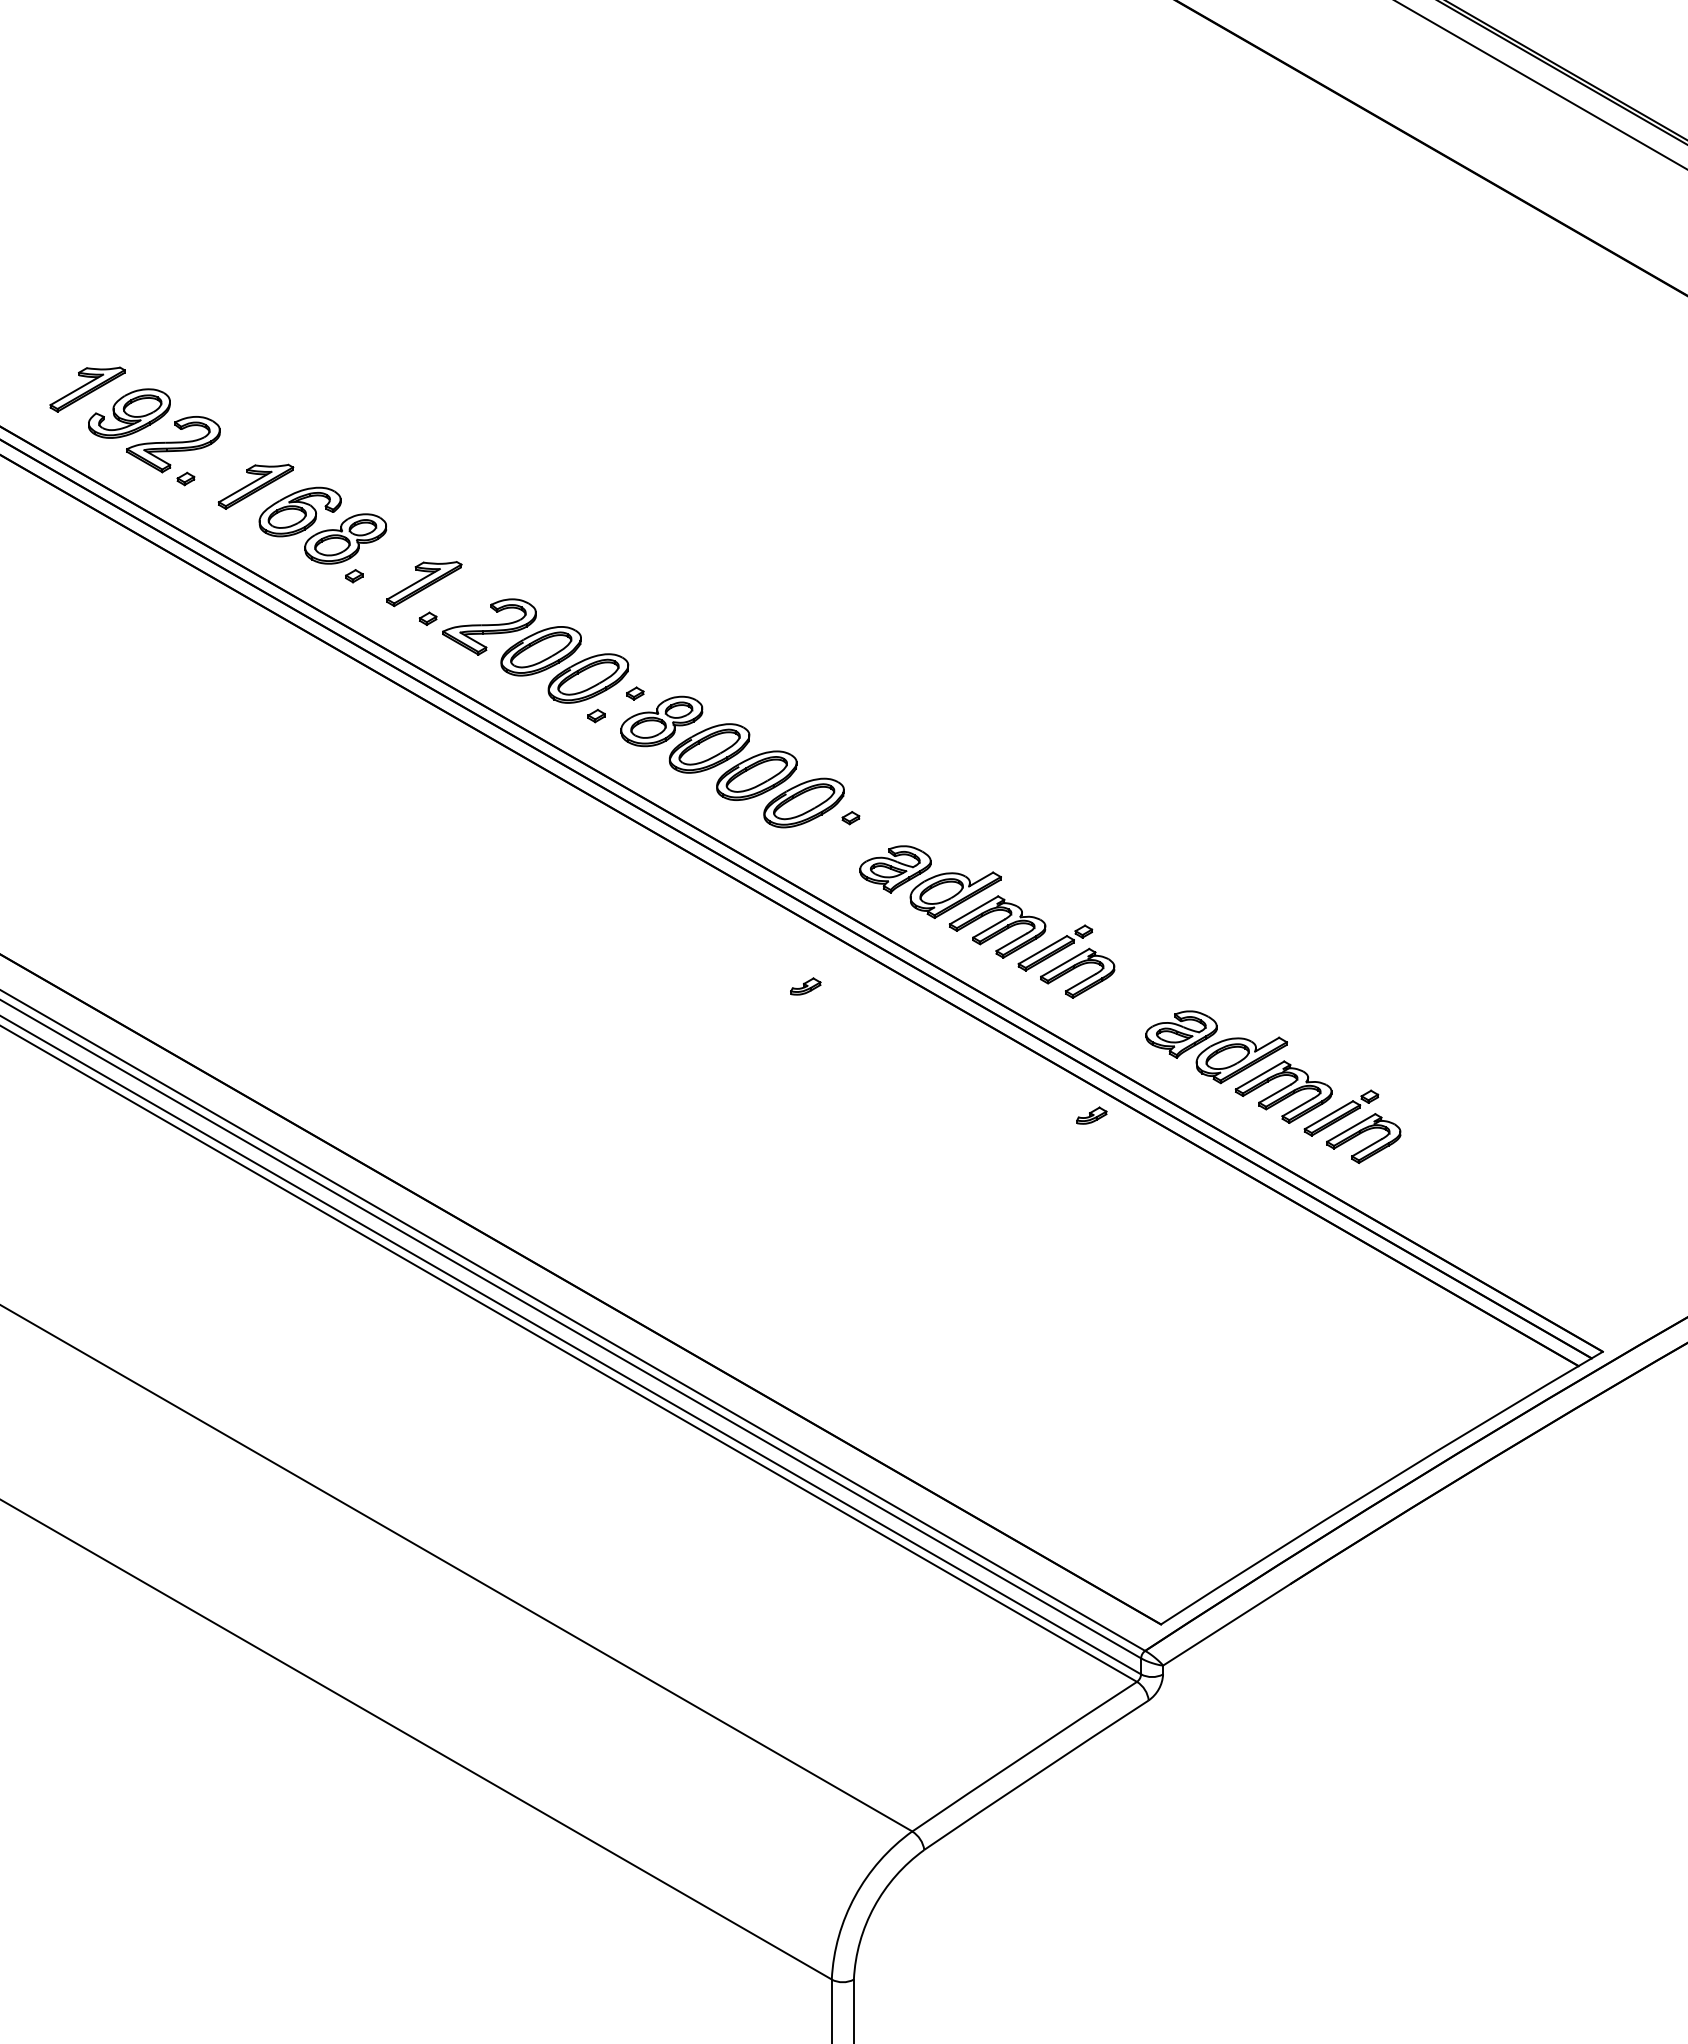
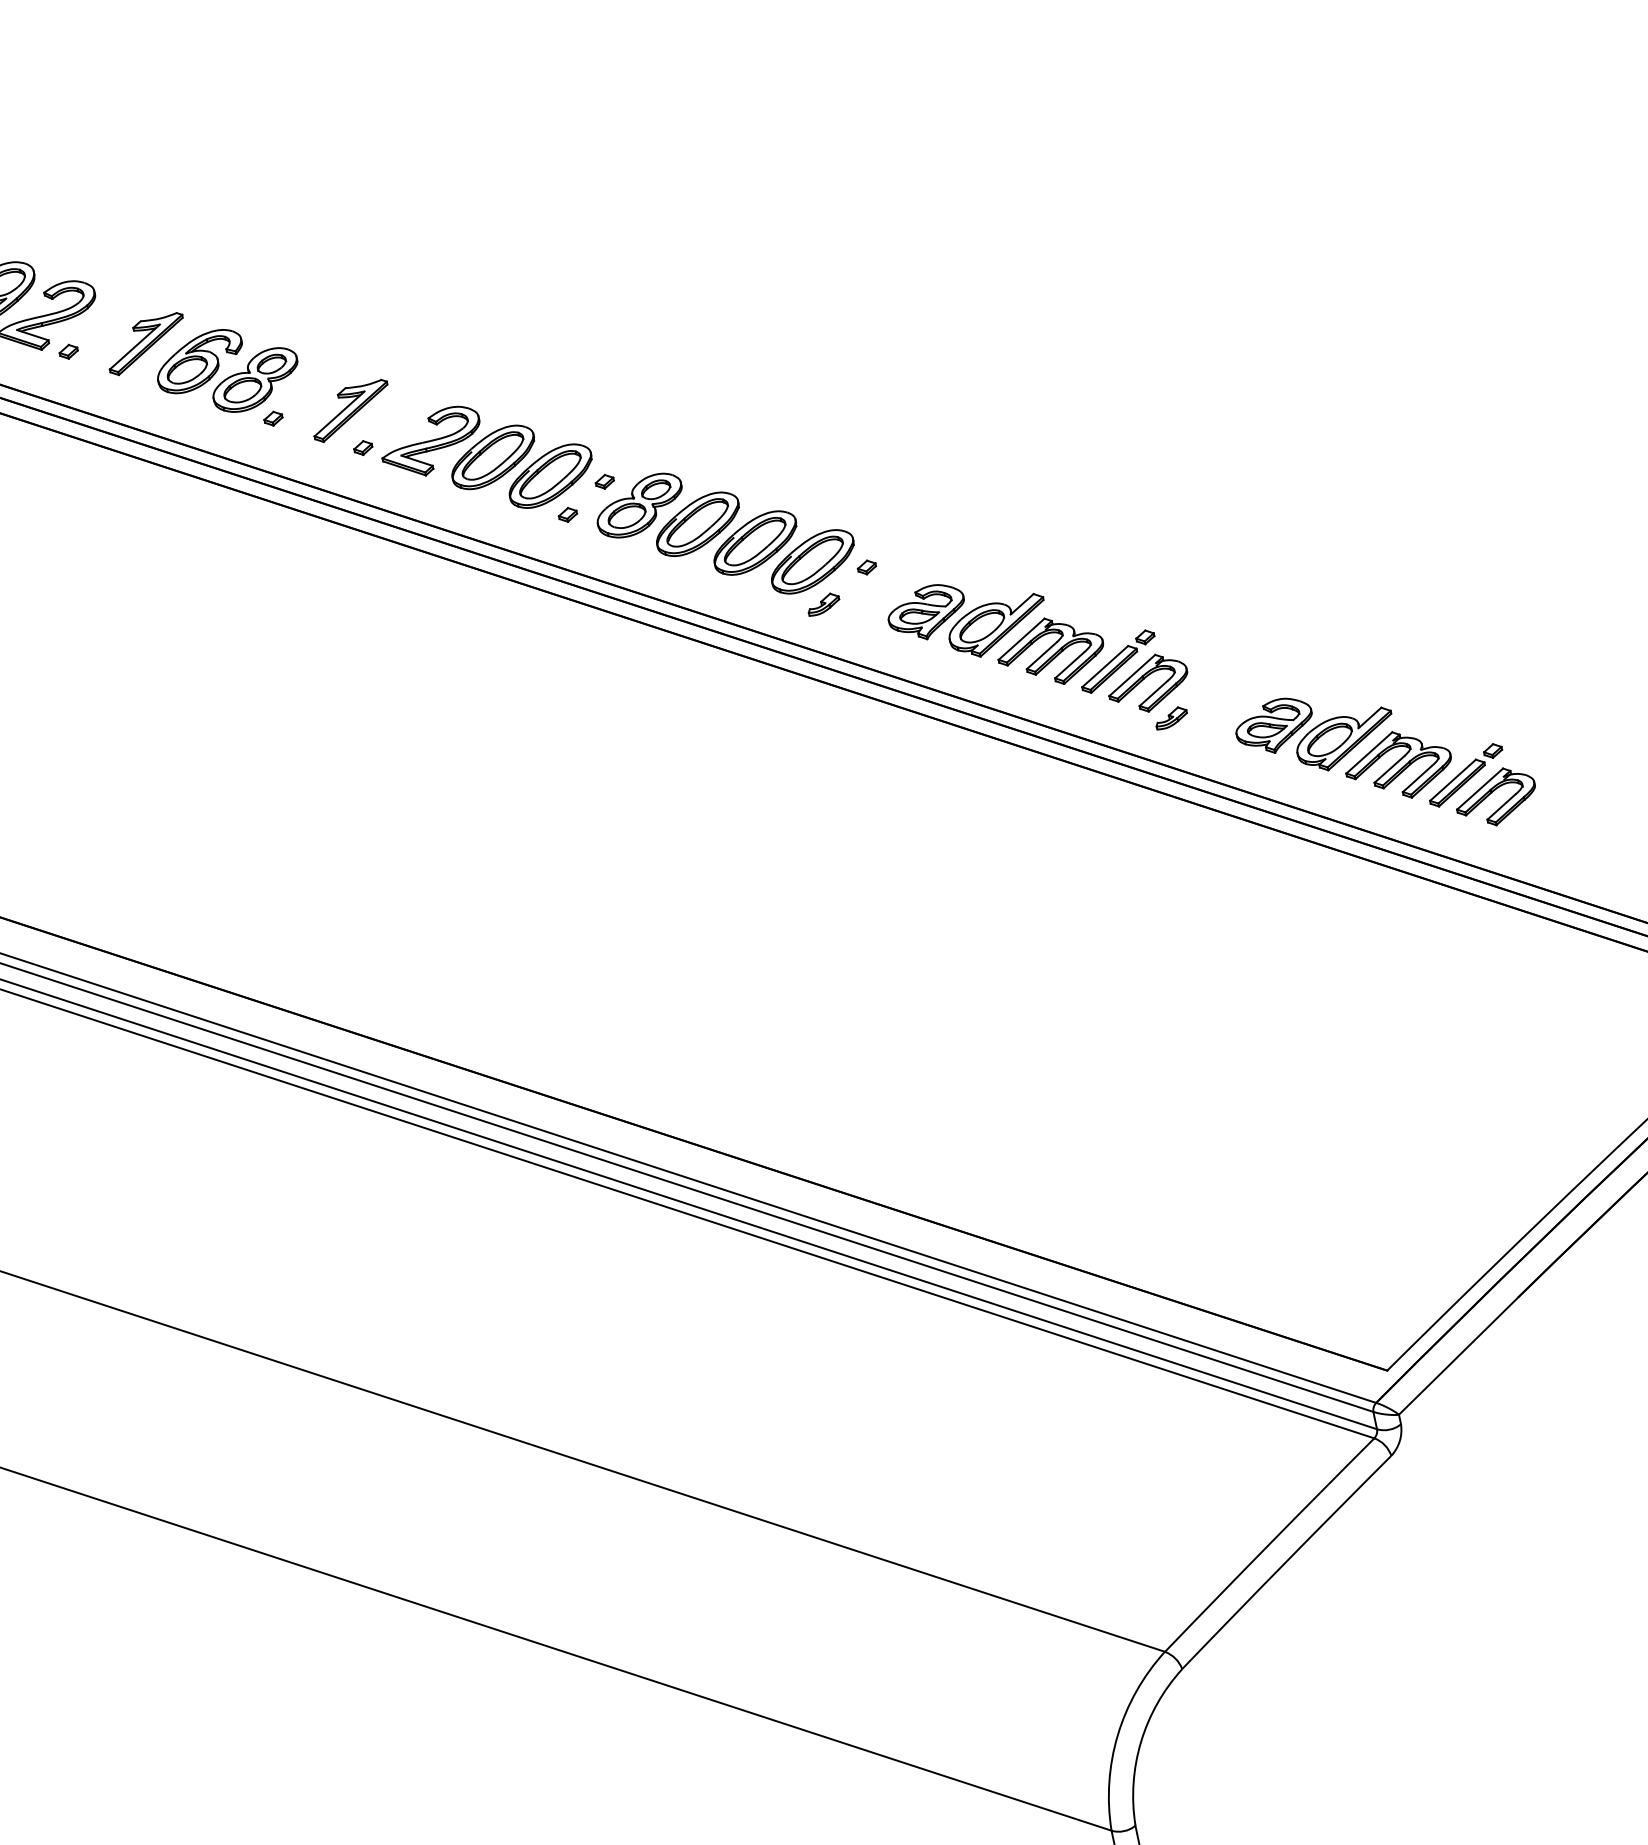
part: (805, 986) -> (823, 604), moved
part: (1091, 1115) -> (1171, 717), moved

